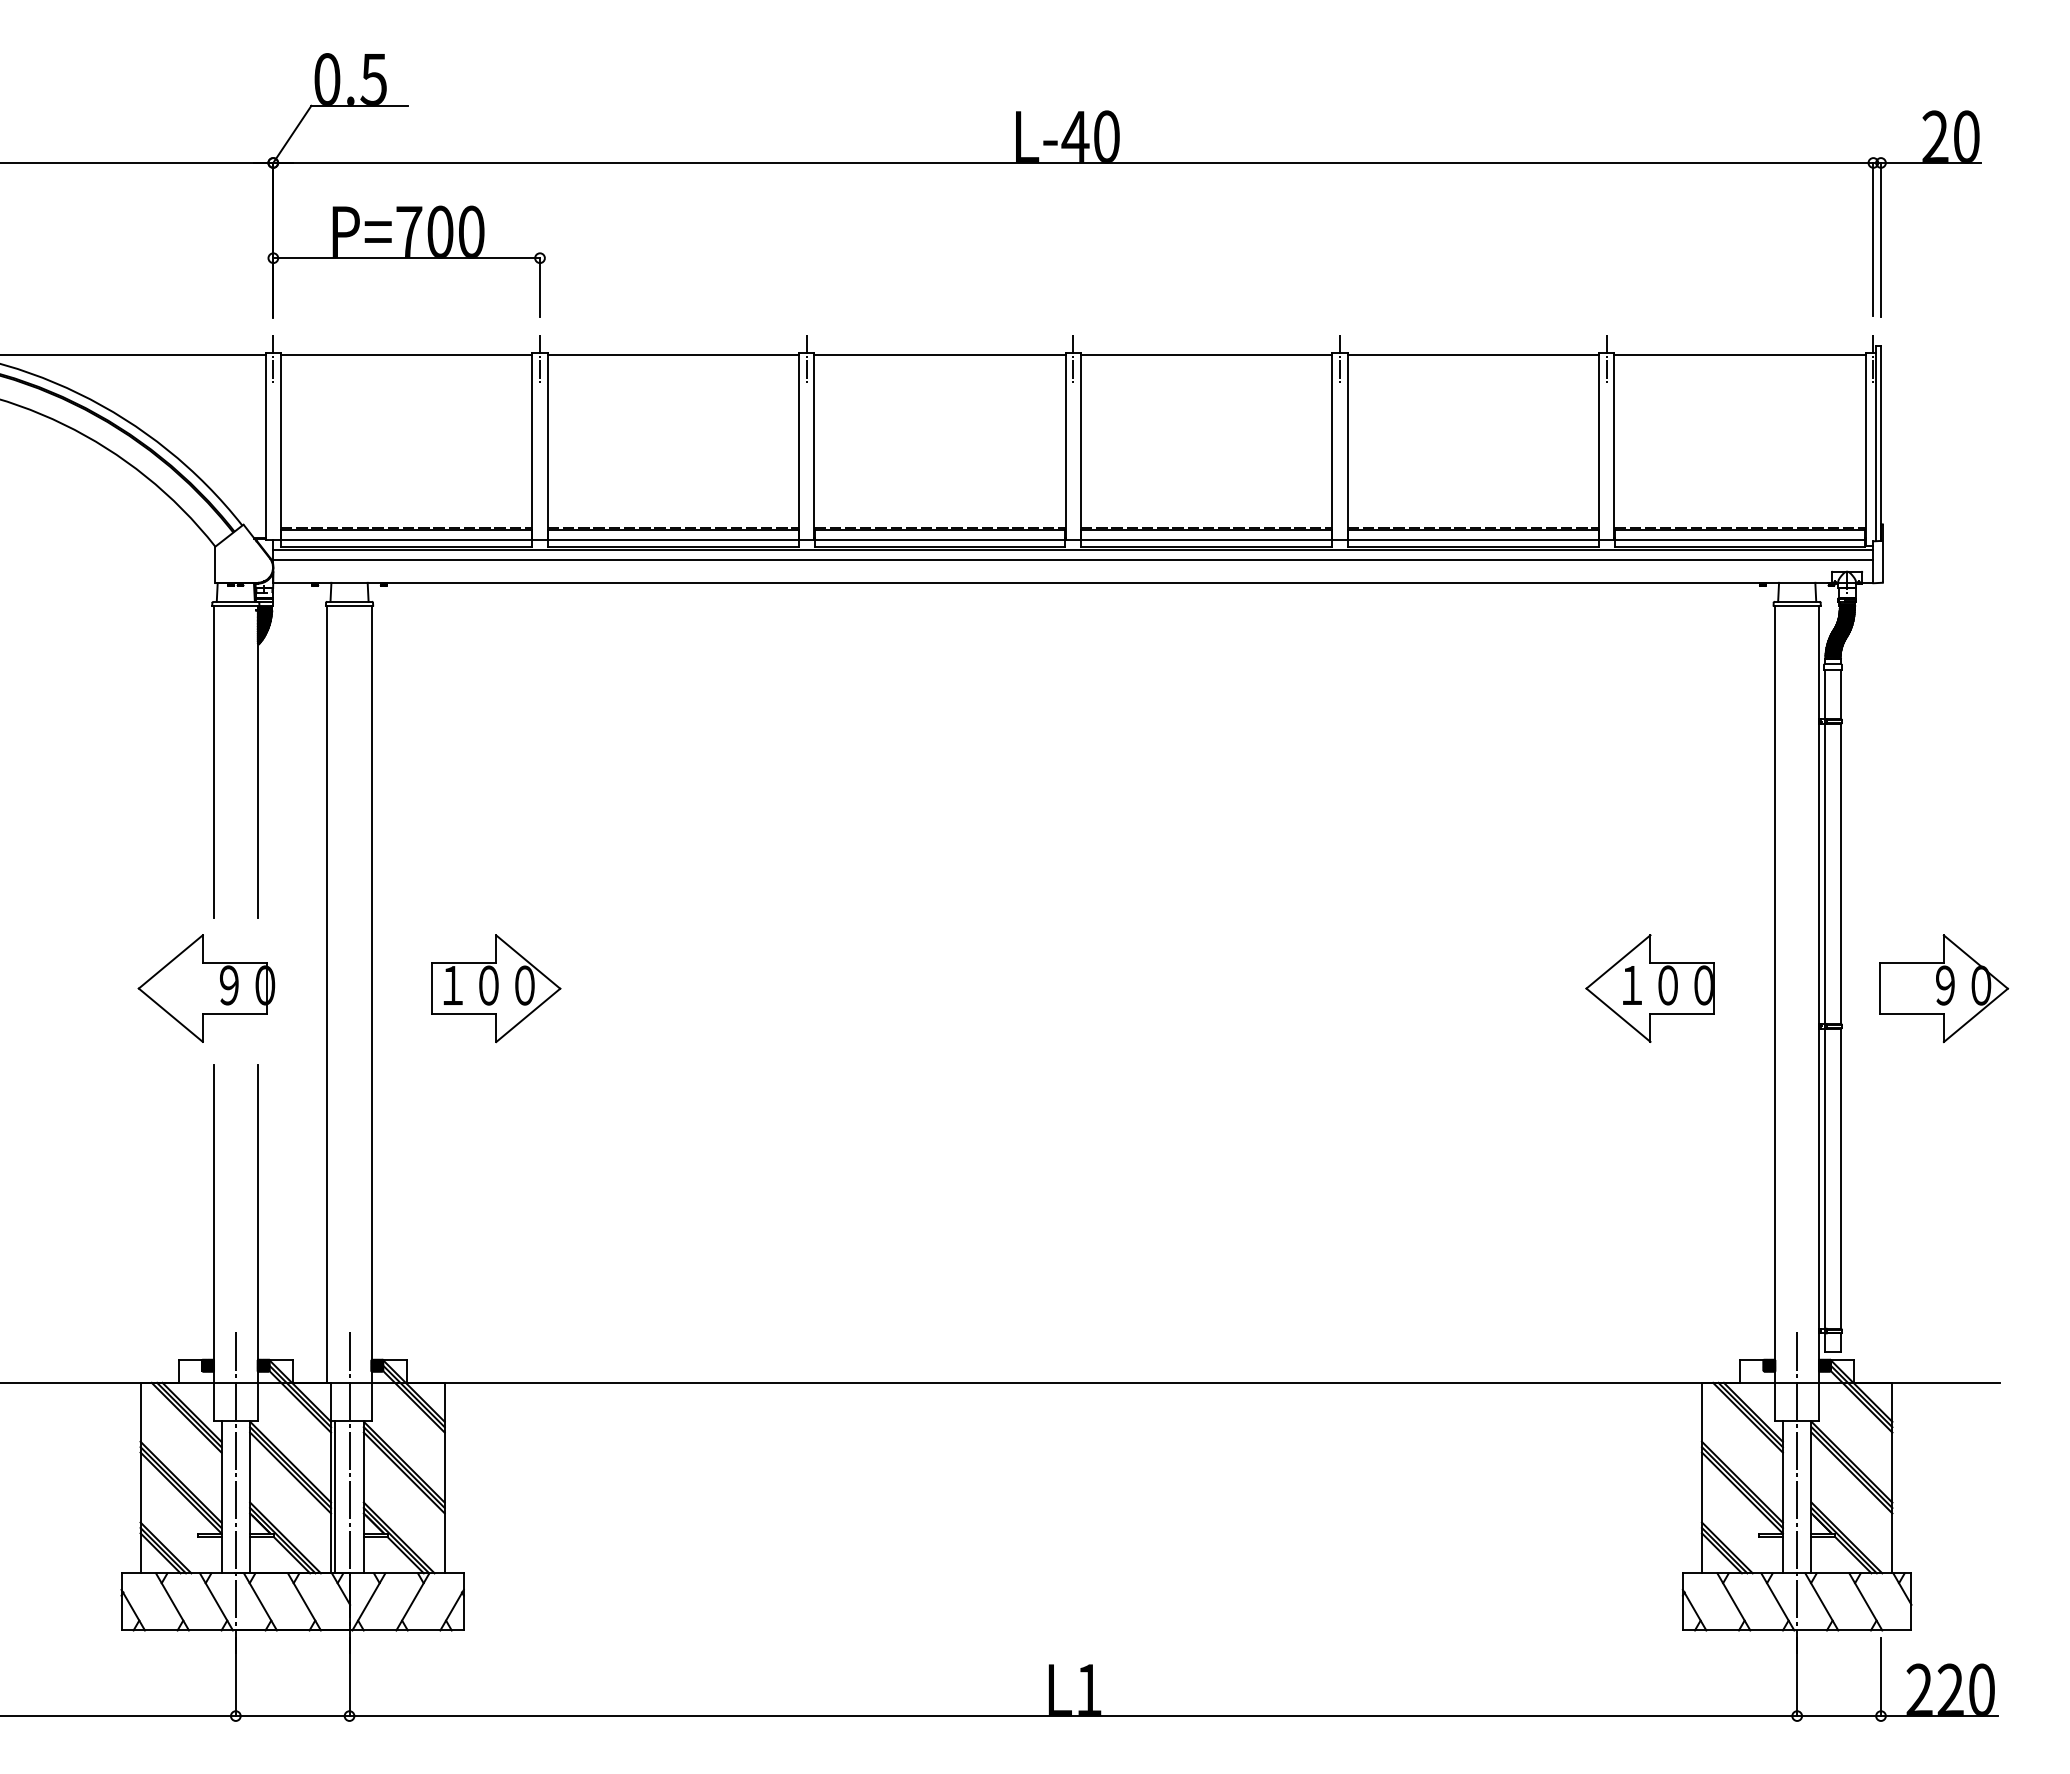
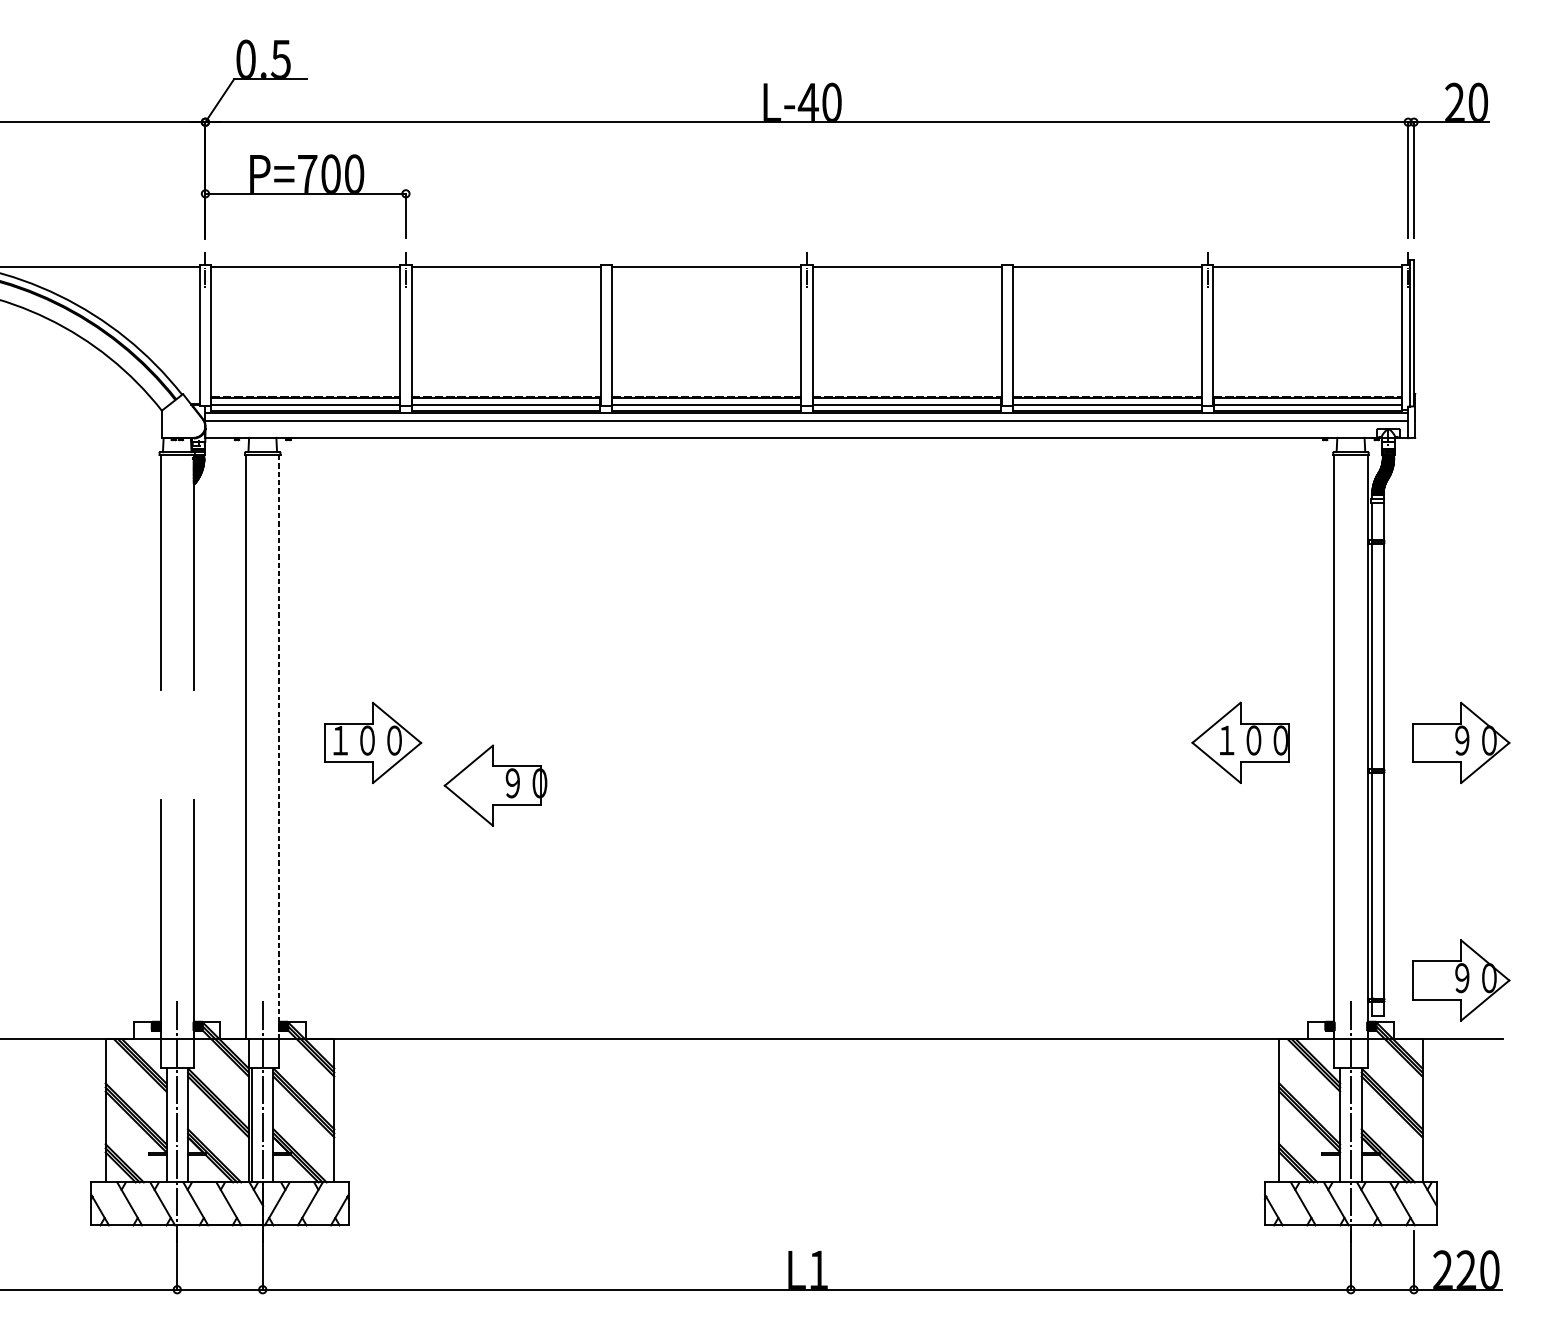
line: (806, 359) -> (606, 269), removed
line: (1340, 359) -> (1007, 269), removed
part: (206, 988) -> (495, 785), moved
line: (371, 994) -> (279, 747), solid -> dashed
part: (1944, 1304) -> (1461, 980), added

